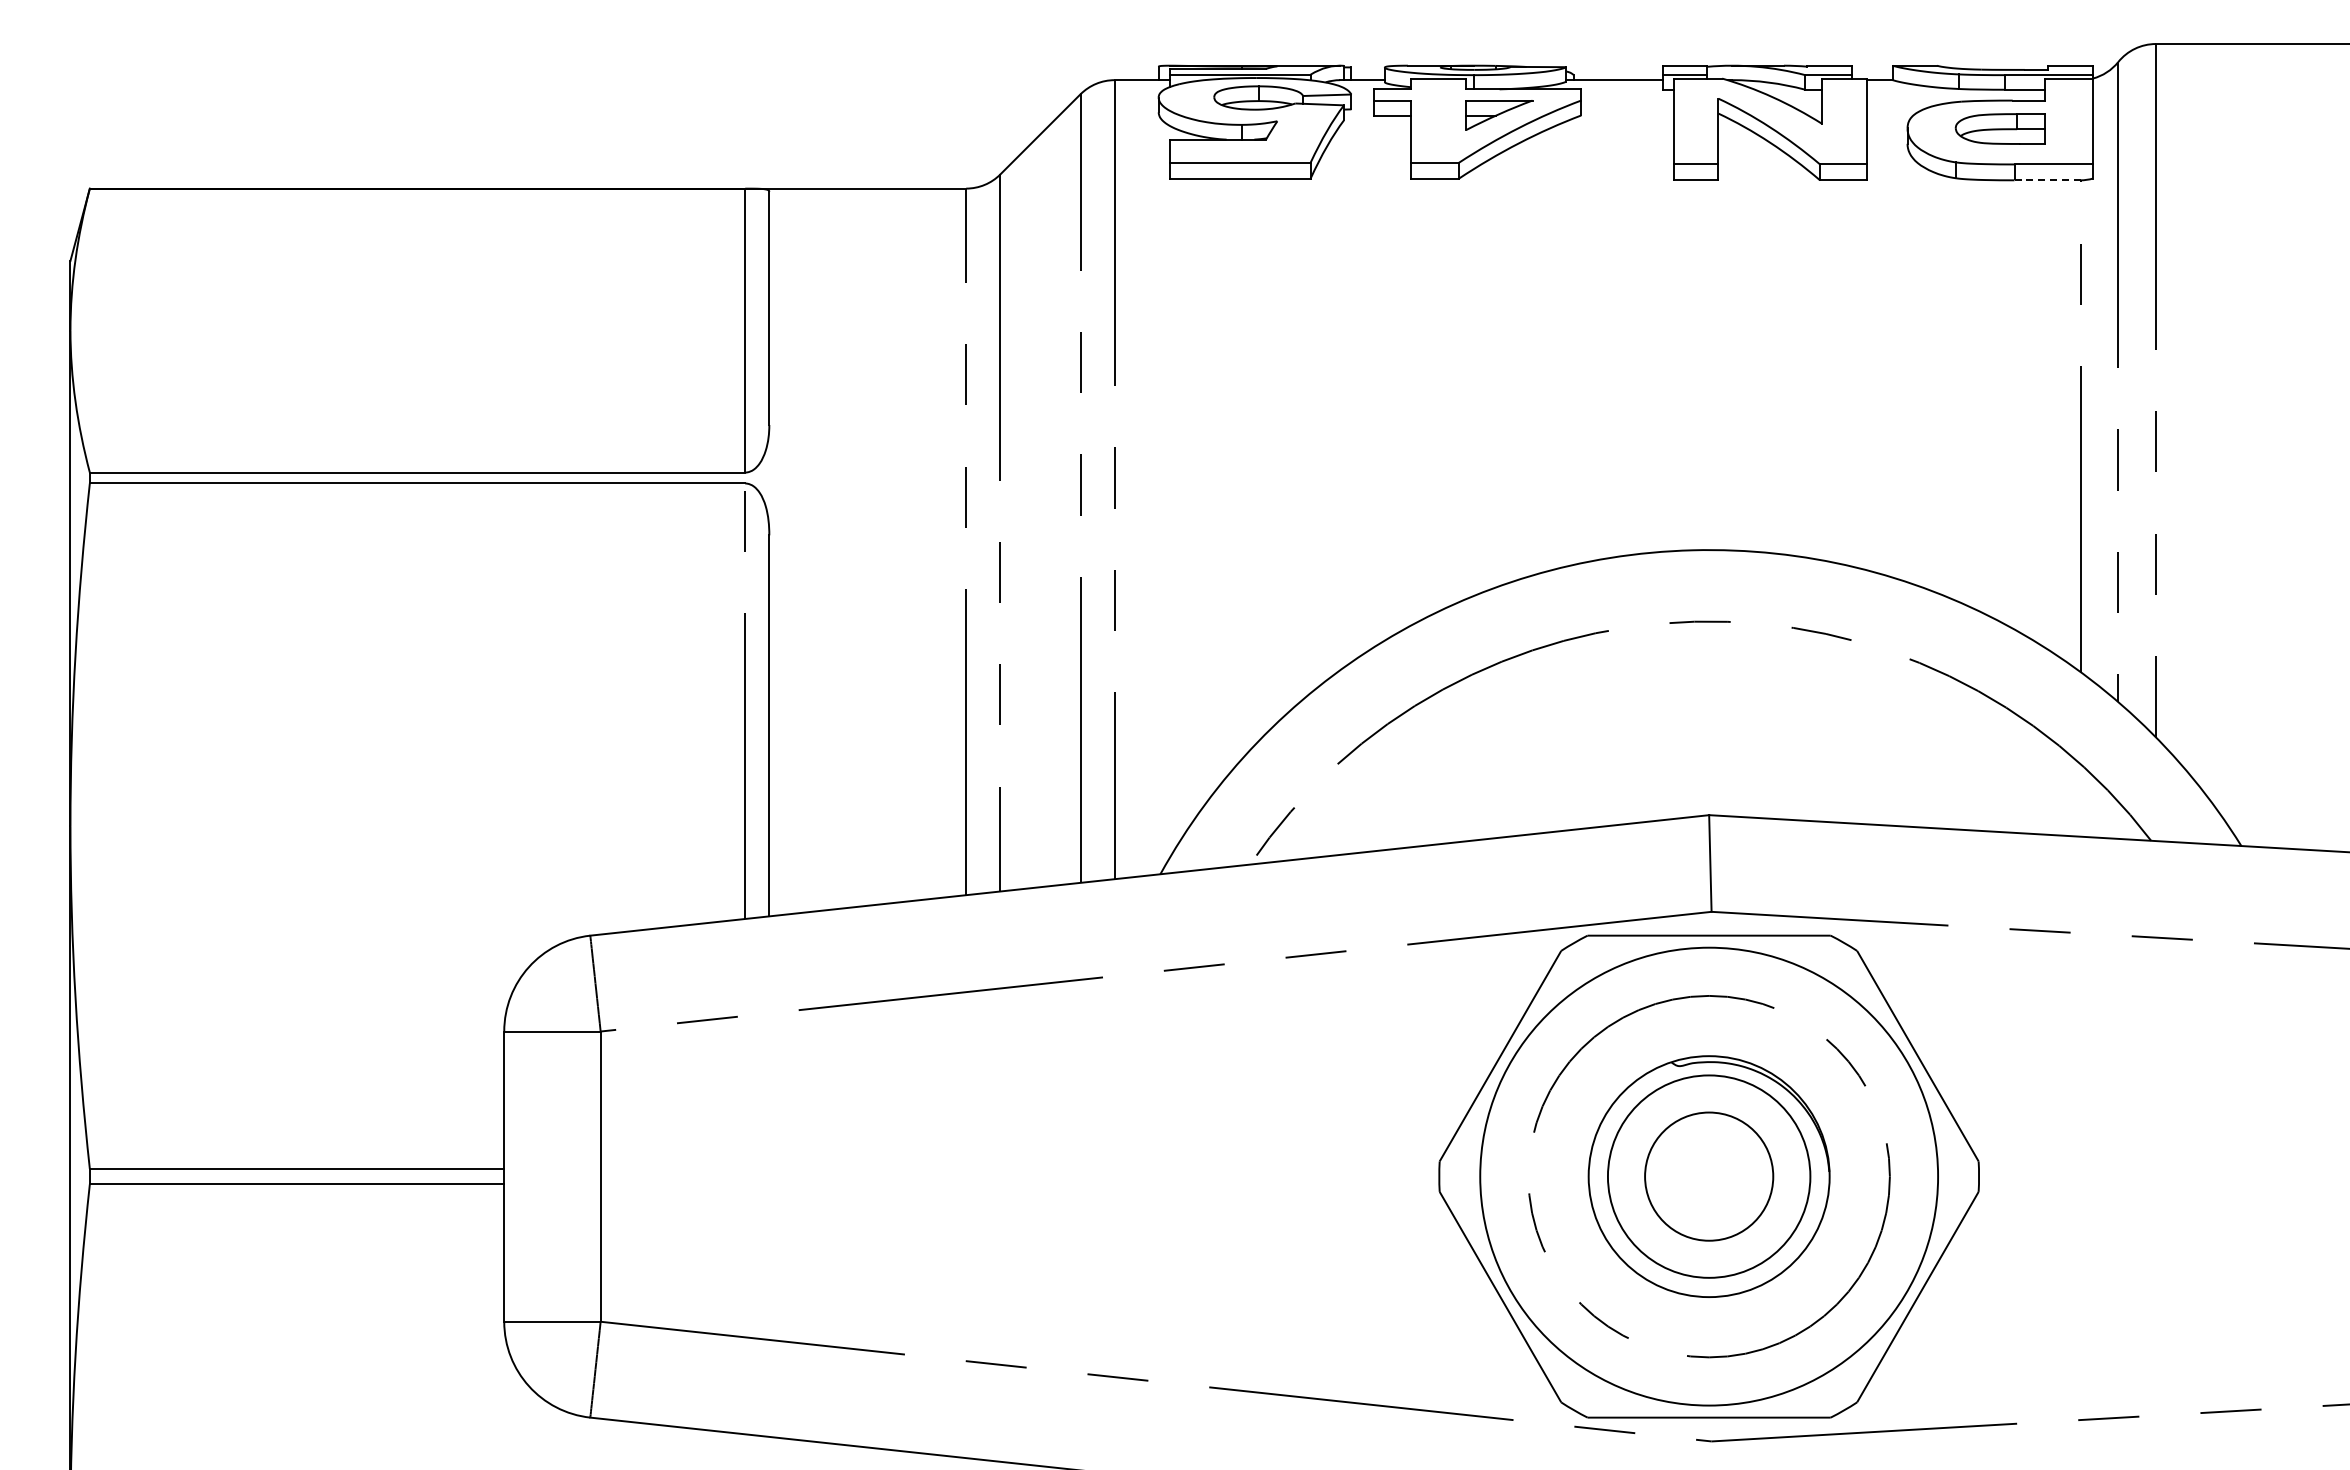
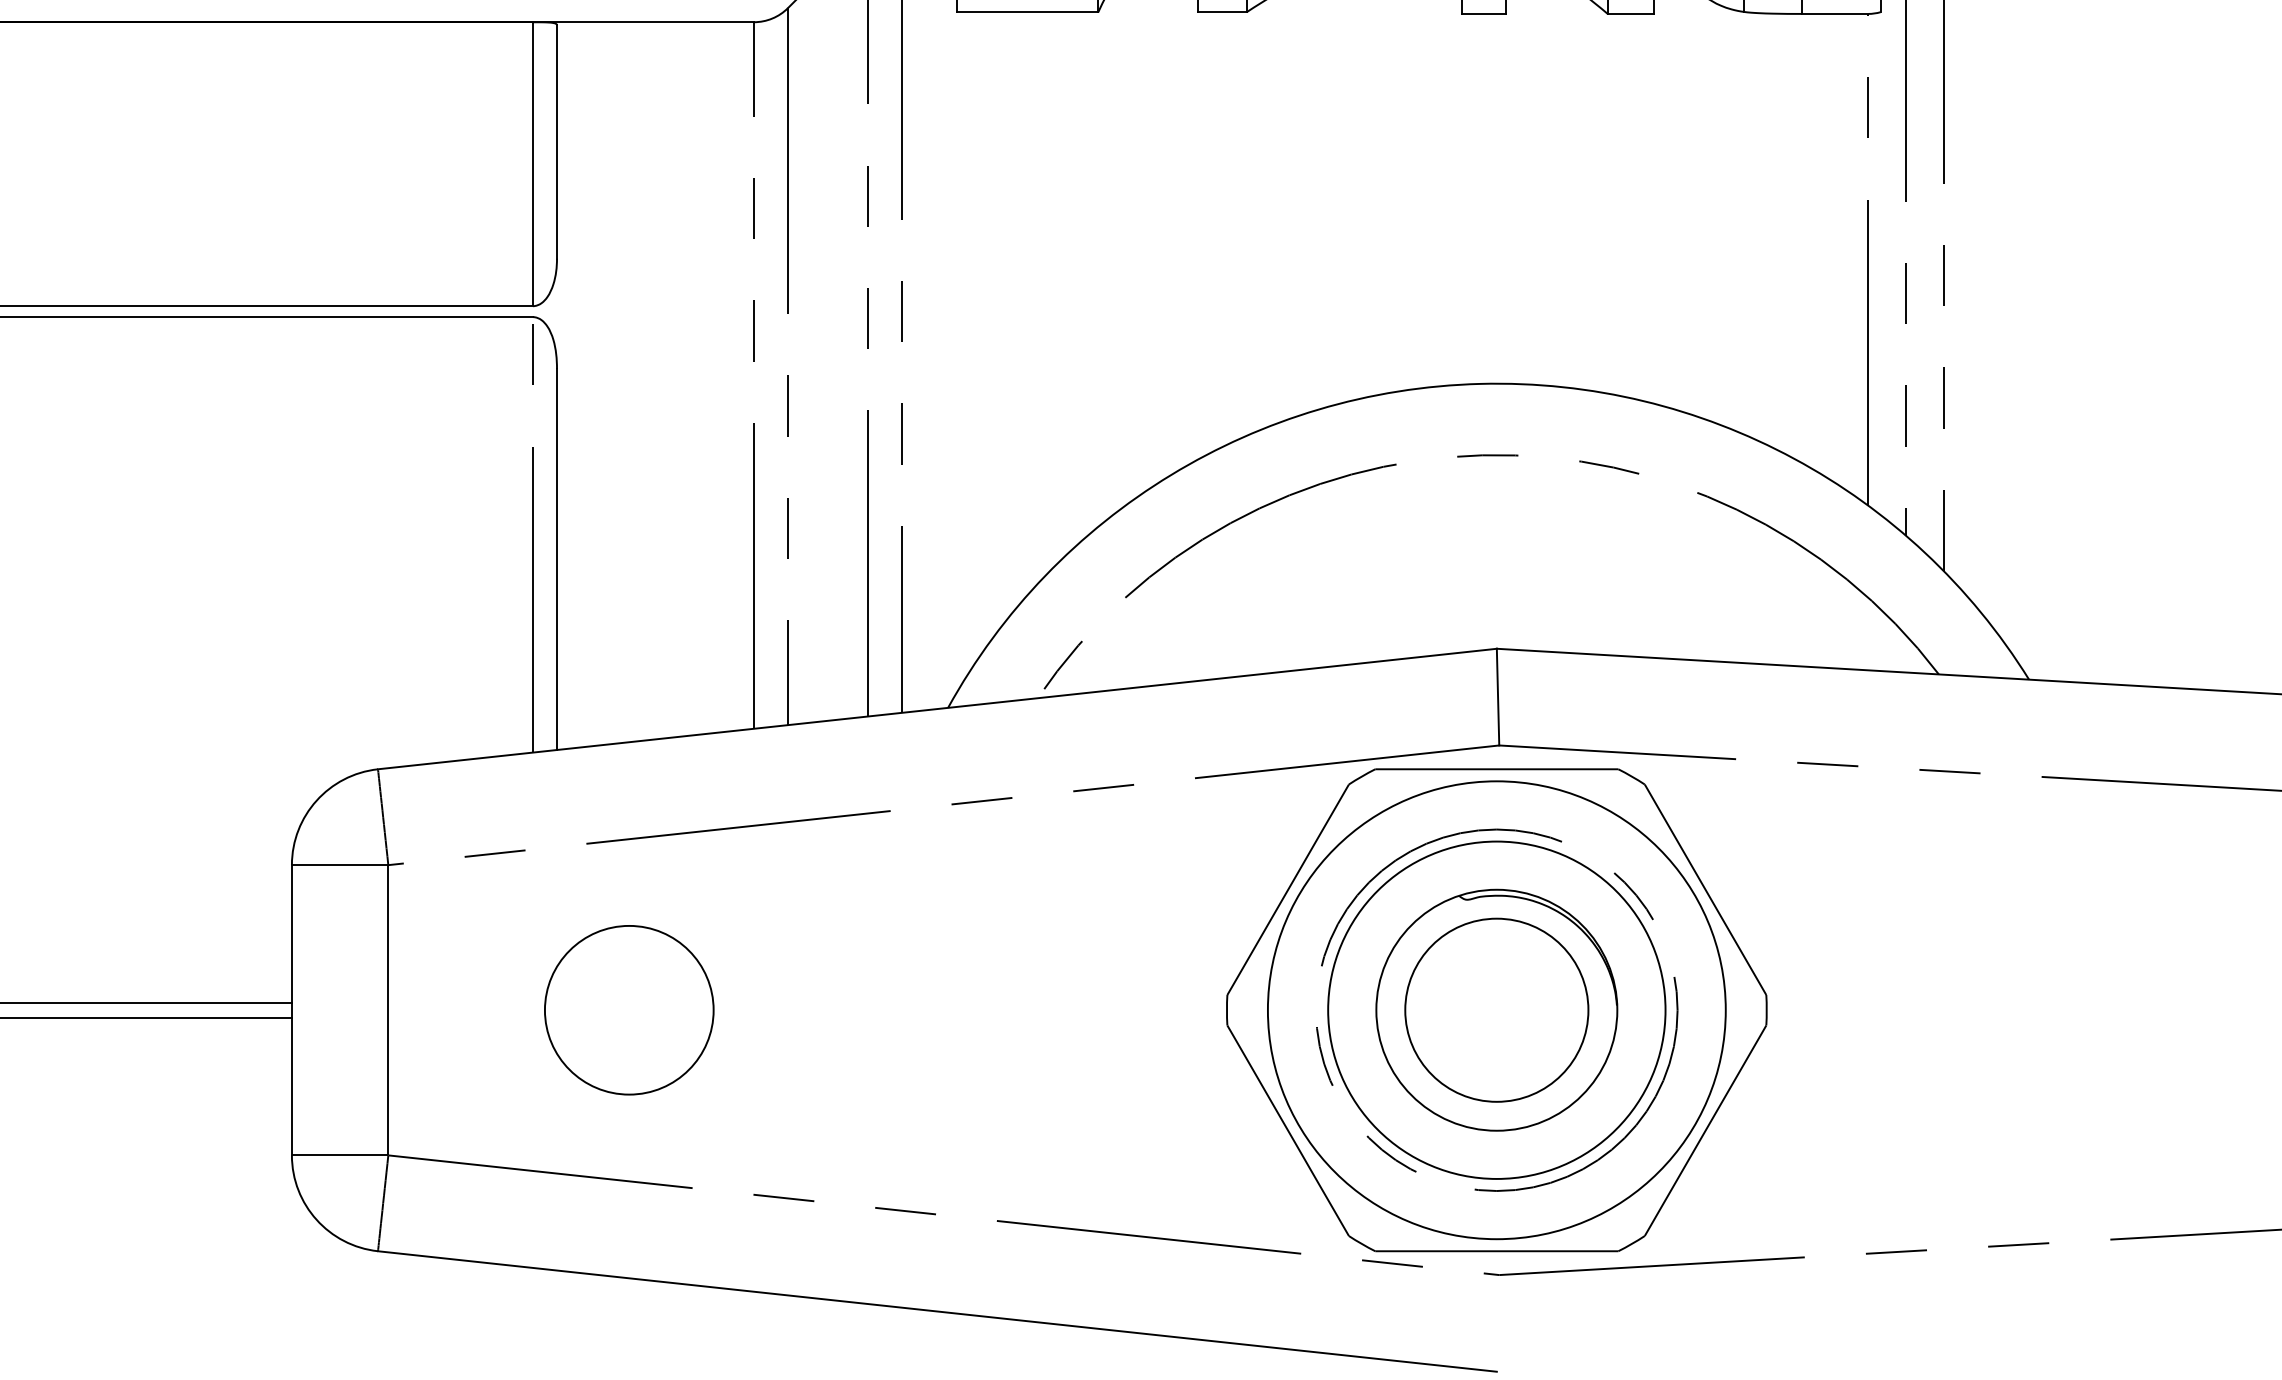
line: (2047, 180) -> (1835, 14), dashed -> solid
circle: (841, 1176) -> (629, 1010), added
circle: (1708, 1176) -> (1496, 1010), size x1.43
circle: (1708, 1176) -> (1496, 1010), size x1.67

